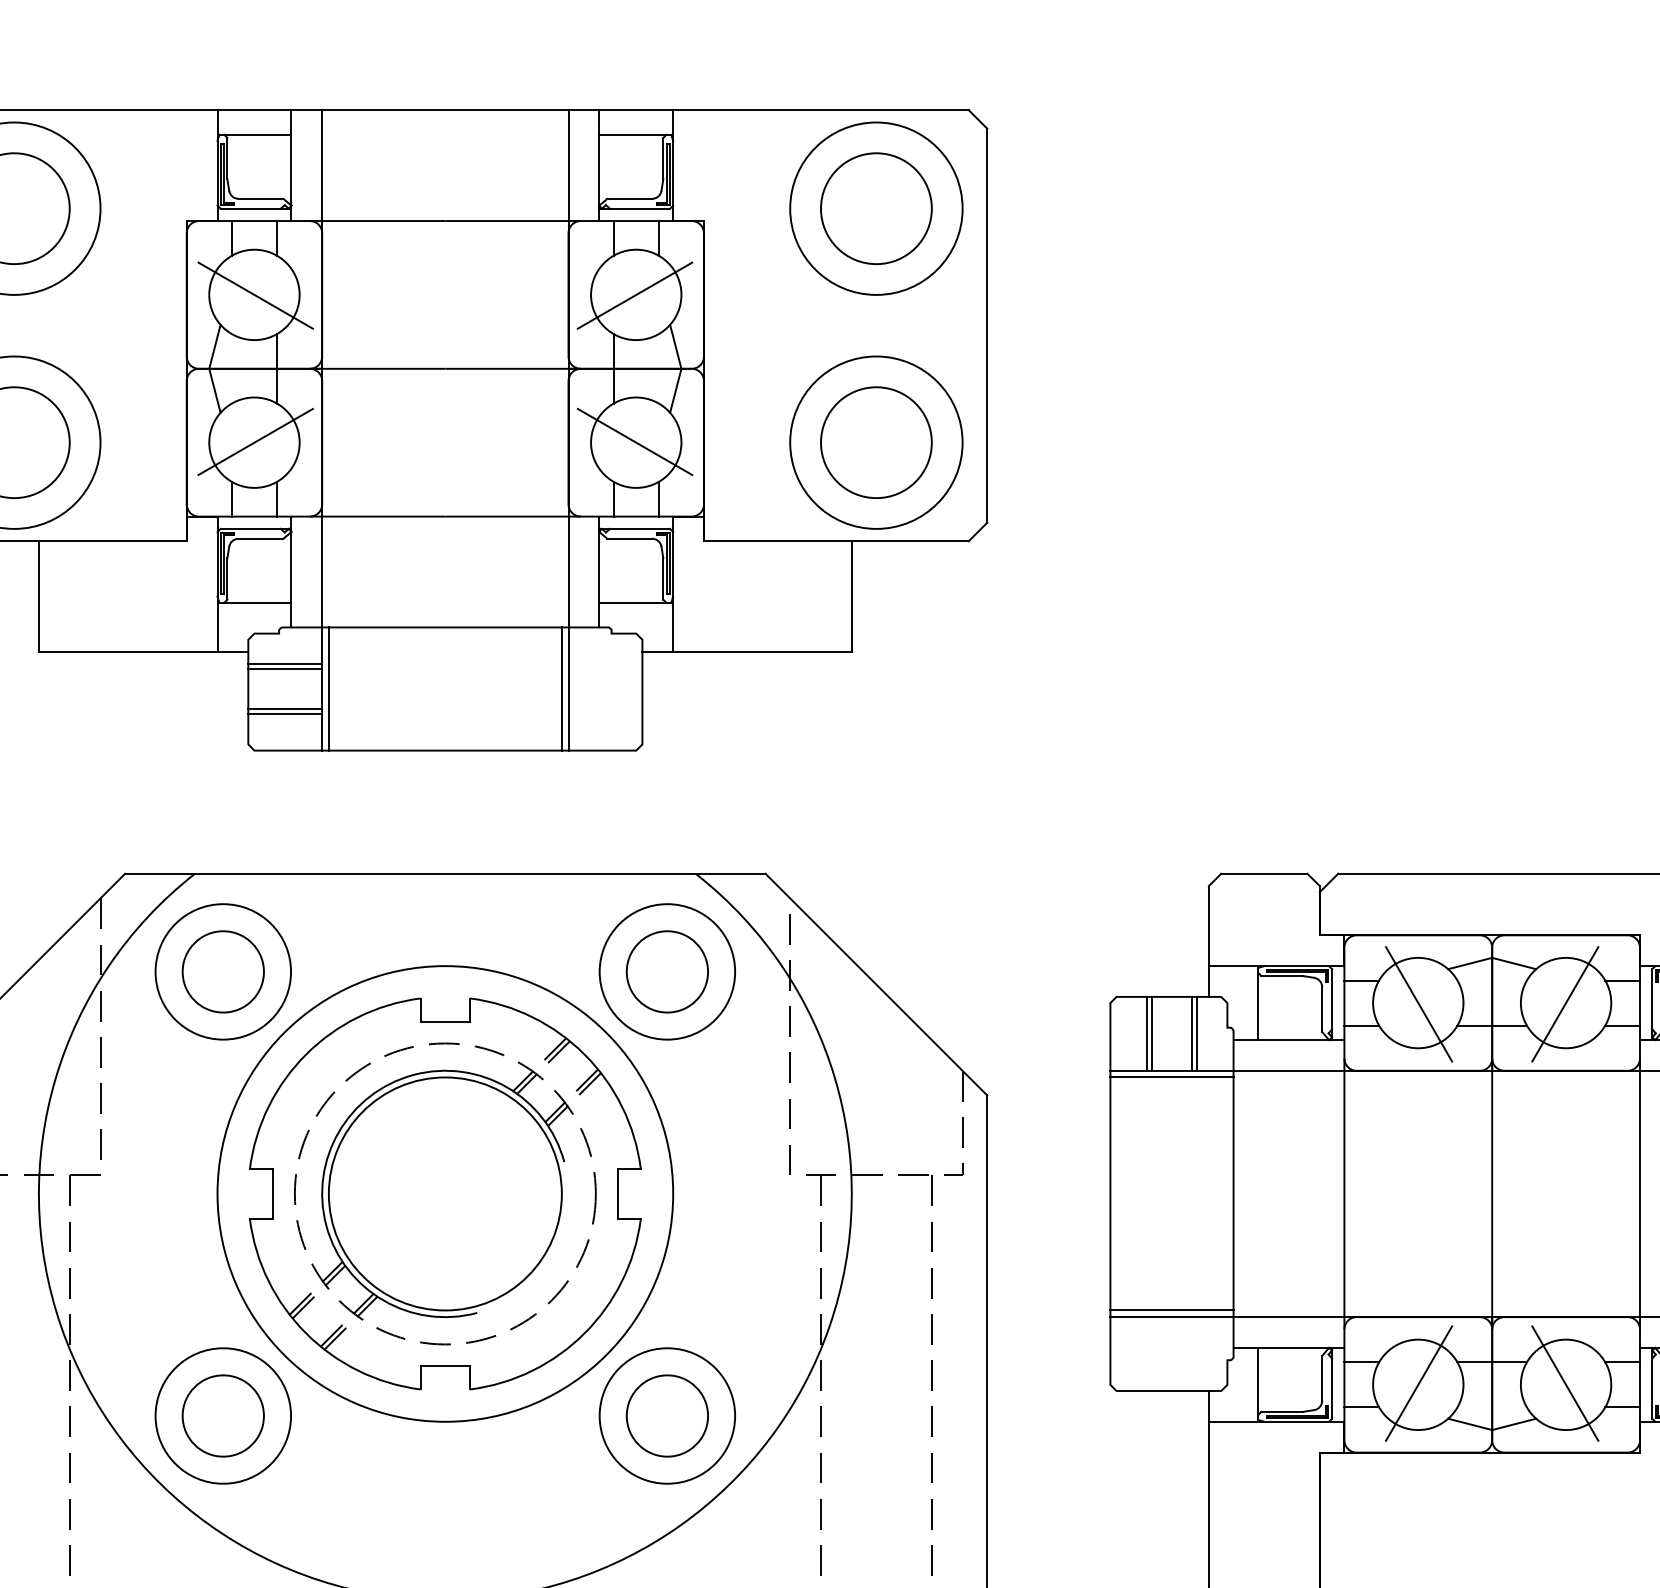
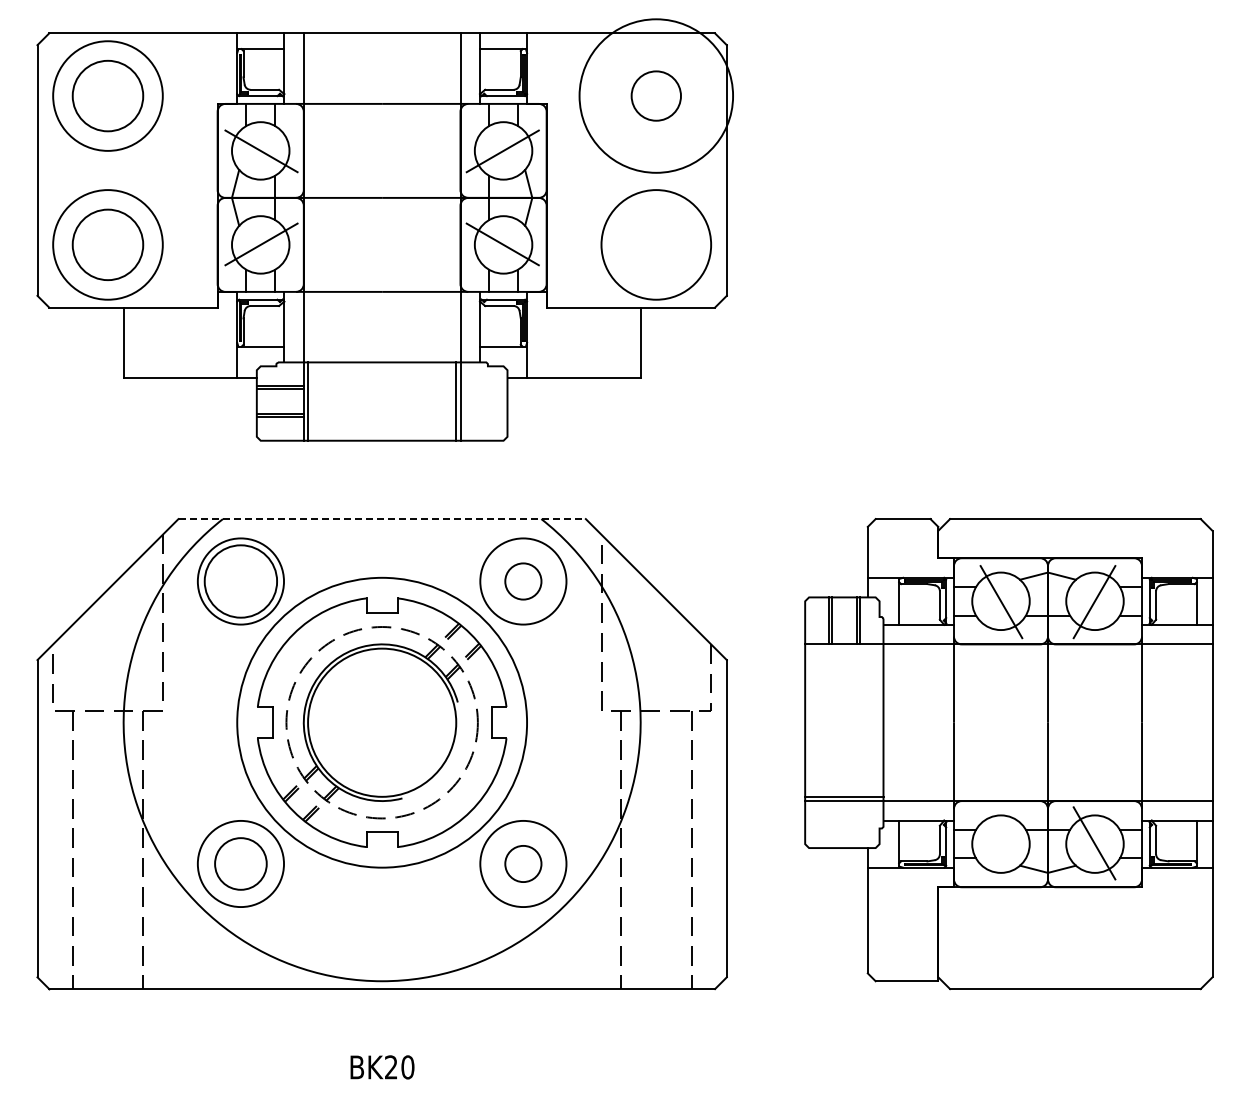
circle: (876, 207) -> (656, 95), size x0.7
circle: (876, 207) -> (656, 95), size x1.4
circle: (876, 442) -> (656, 244), removed
line: (445, 874) -> (382, 519), solid -> dashed
circle: (222, 971) -> (240, 581), size x1.4
circle: (667, 971) -> (523, 581), size x0.7
line: (1172, 1077) -> (844, 648), removed
line: (1419, 1383) -> (1001, 843), removed
circle: (667, 1415) -> (523, 863), size x0.7

